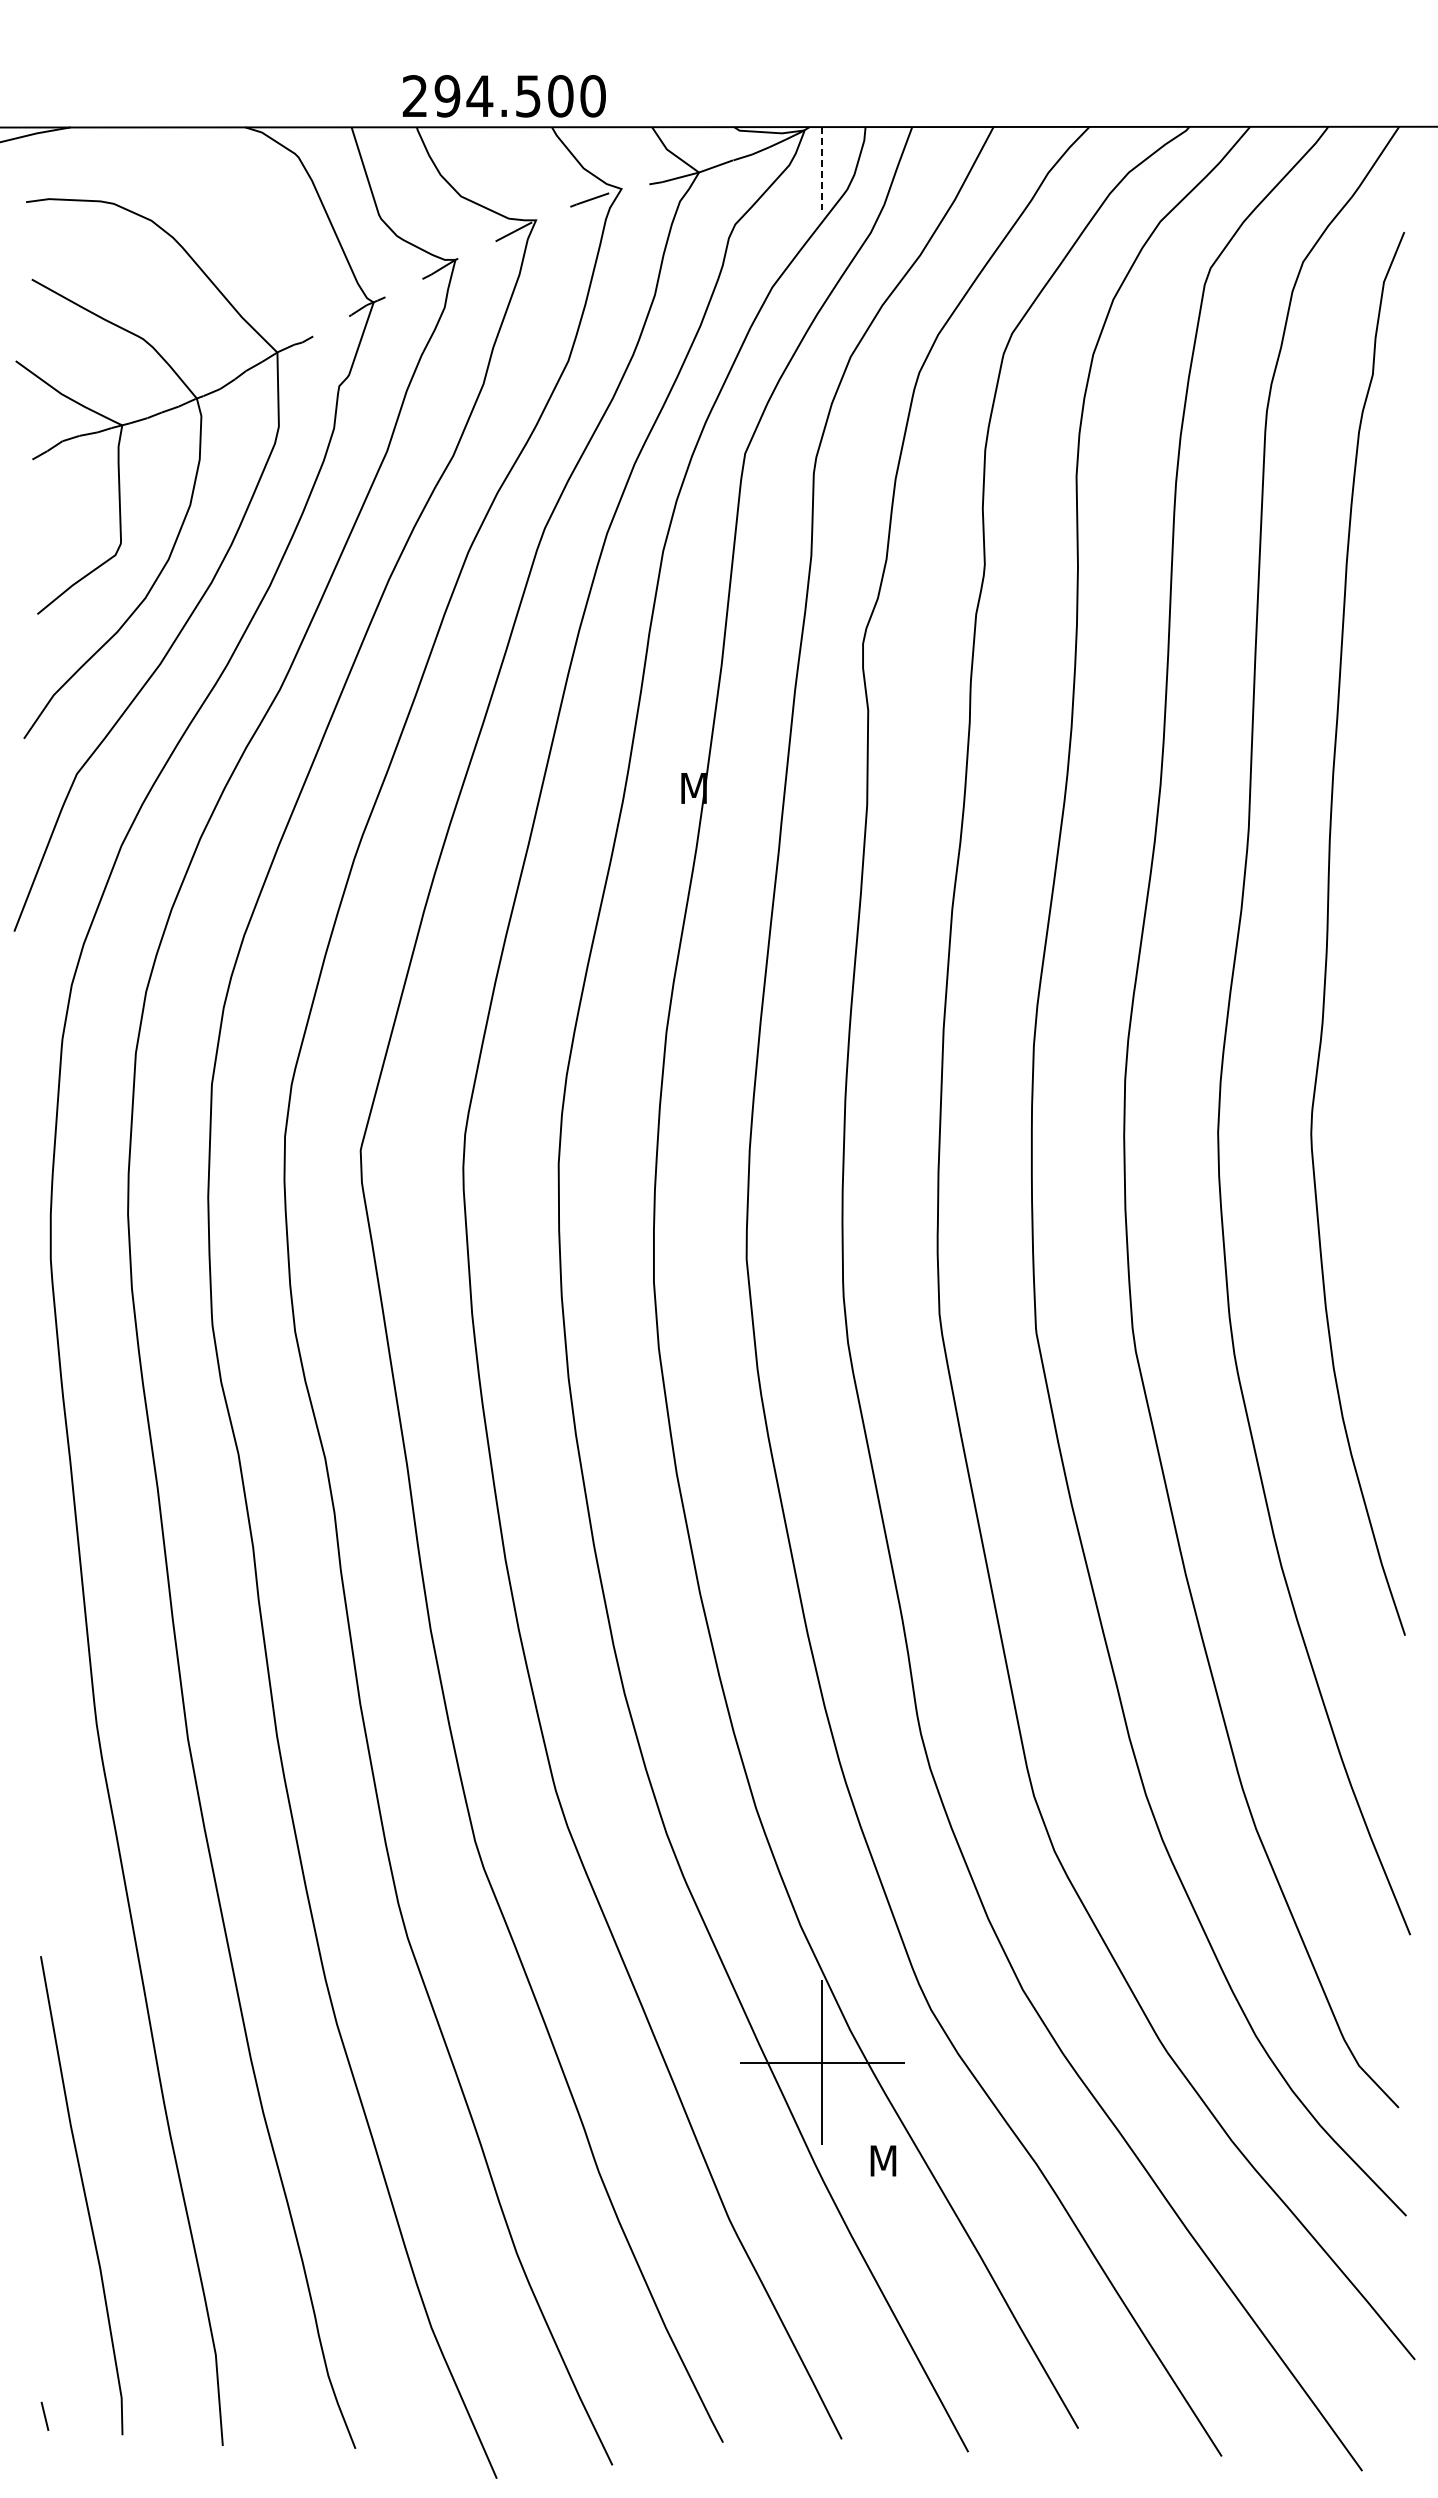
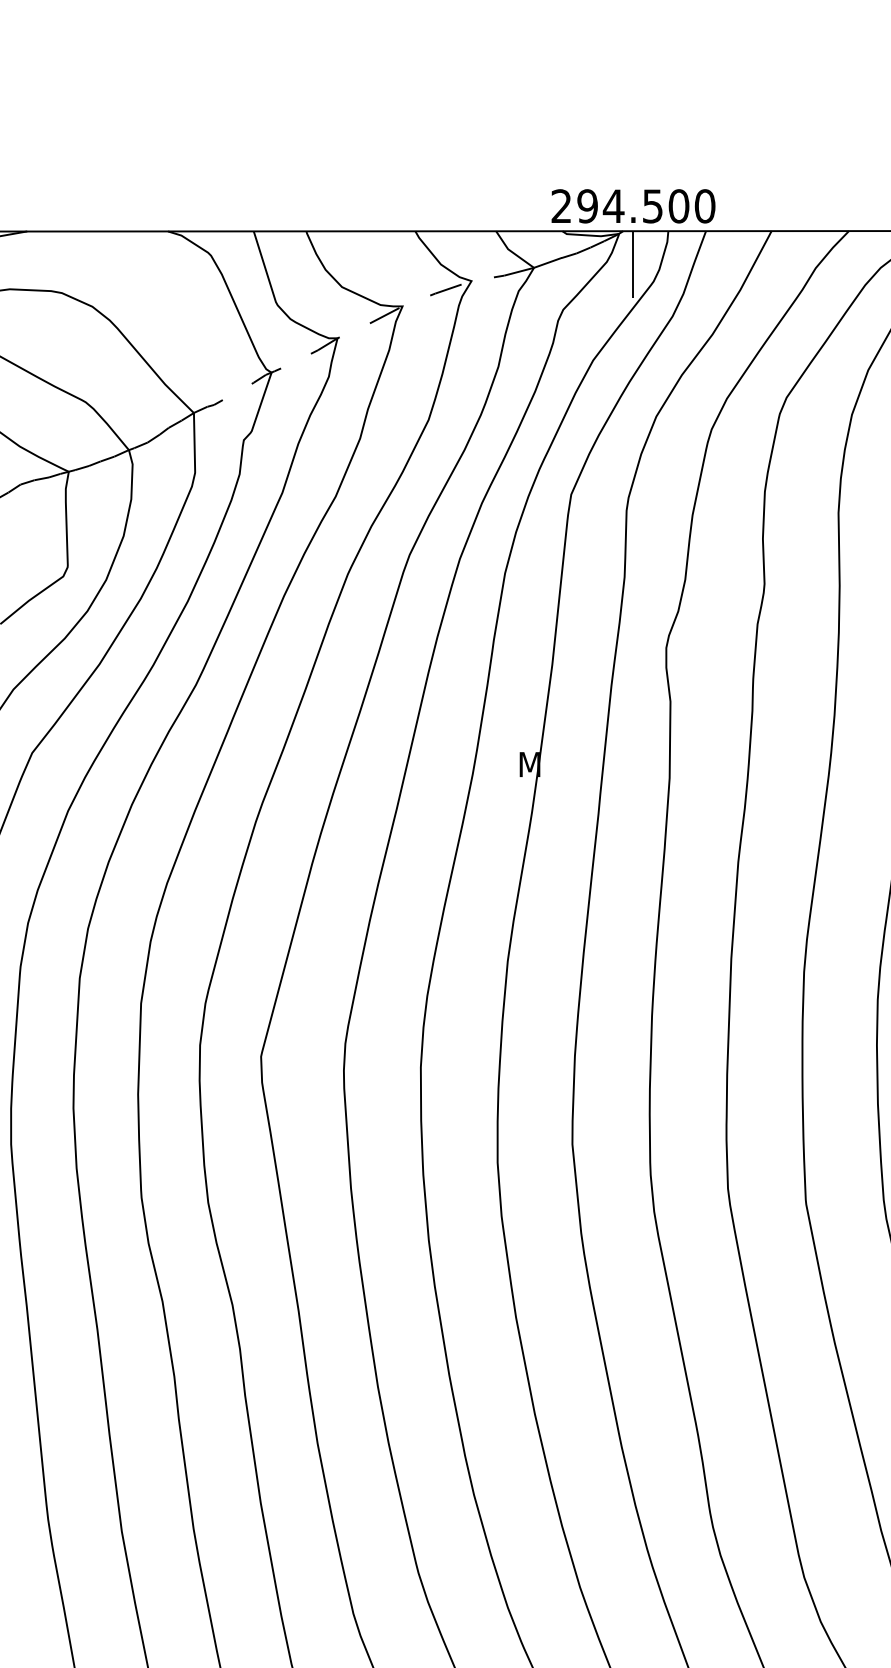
text: (504, 96) -> (633, 206), moved
line: (822, 168) -> (633, 264), dashed -> solid

